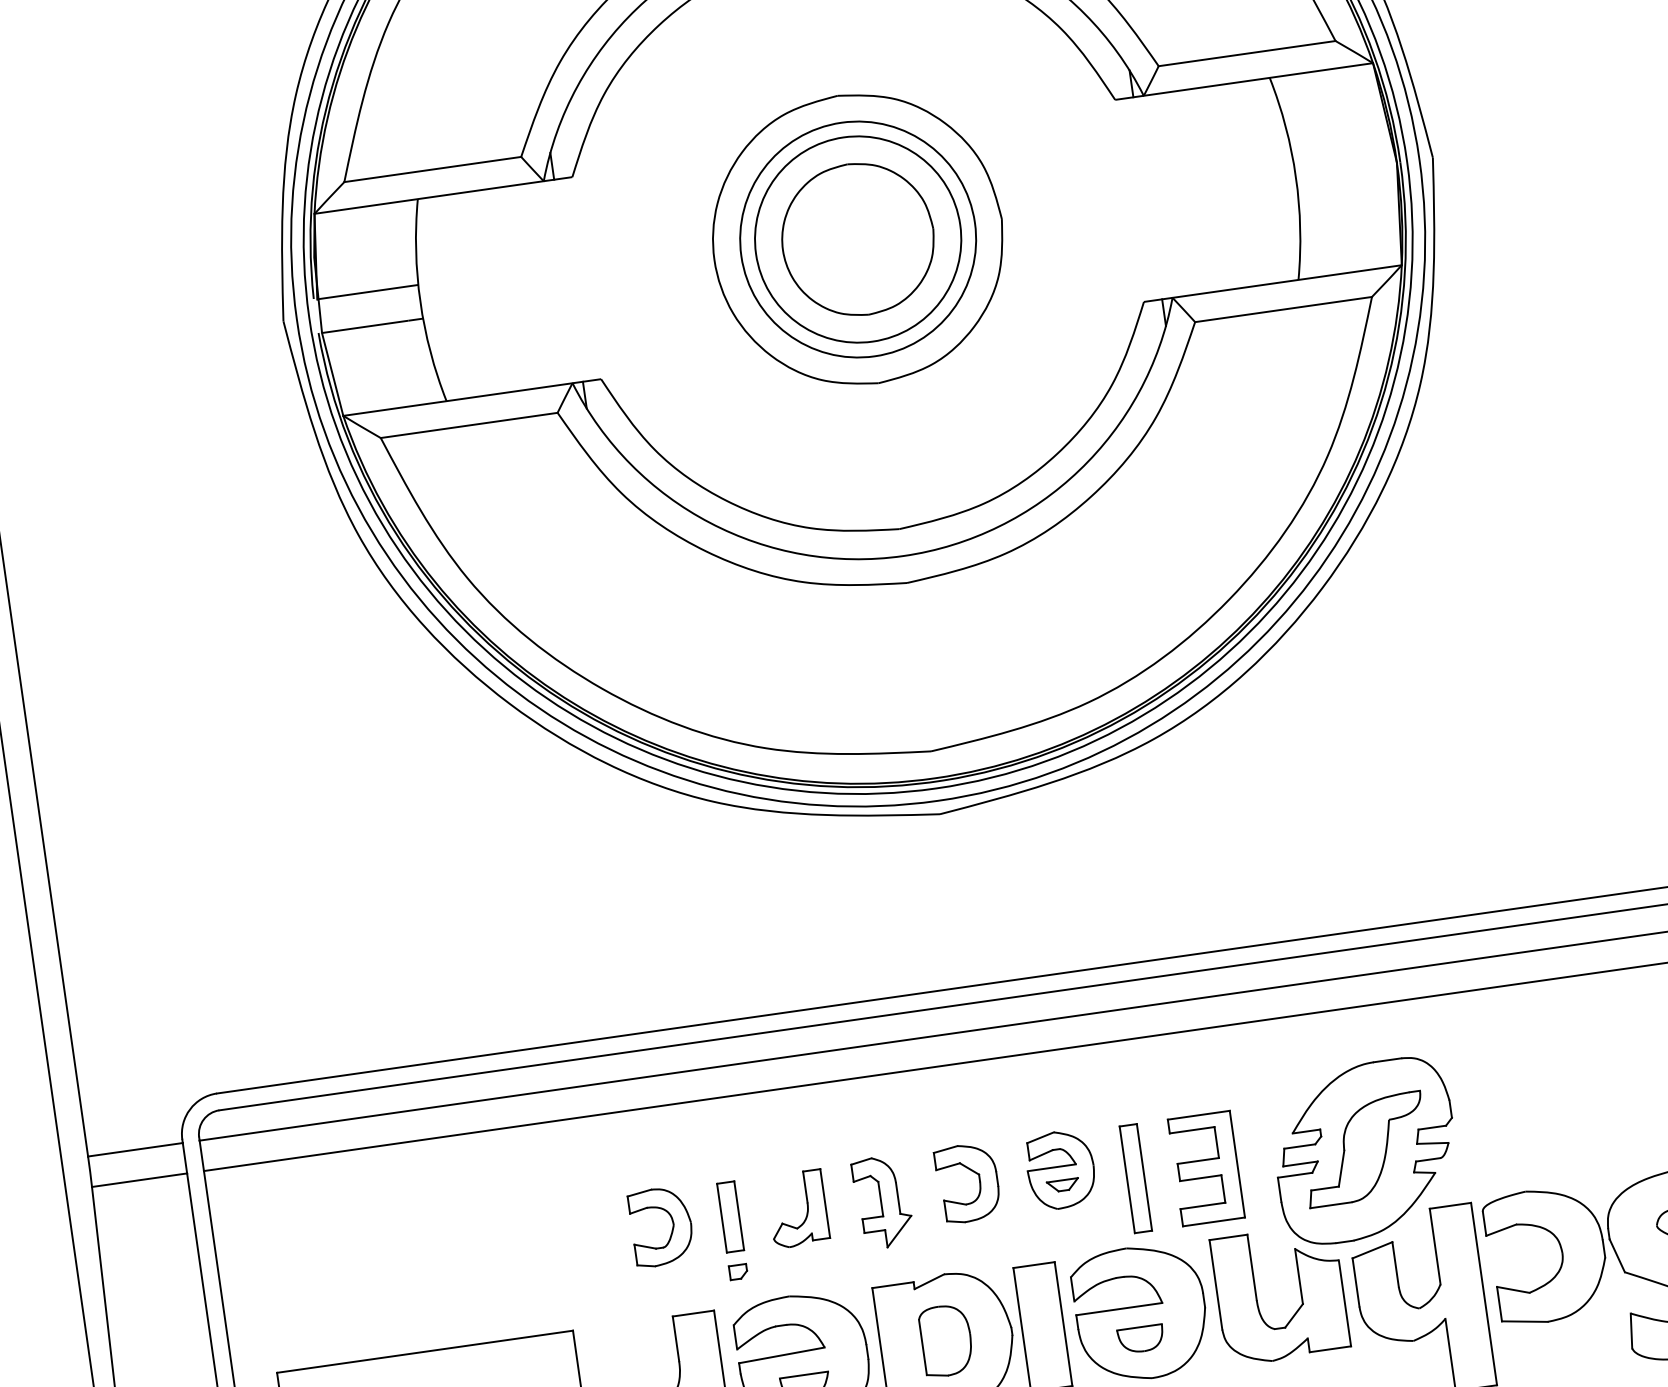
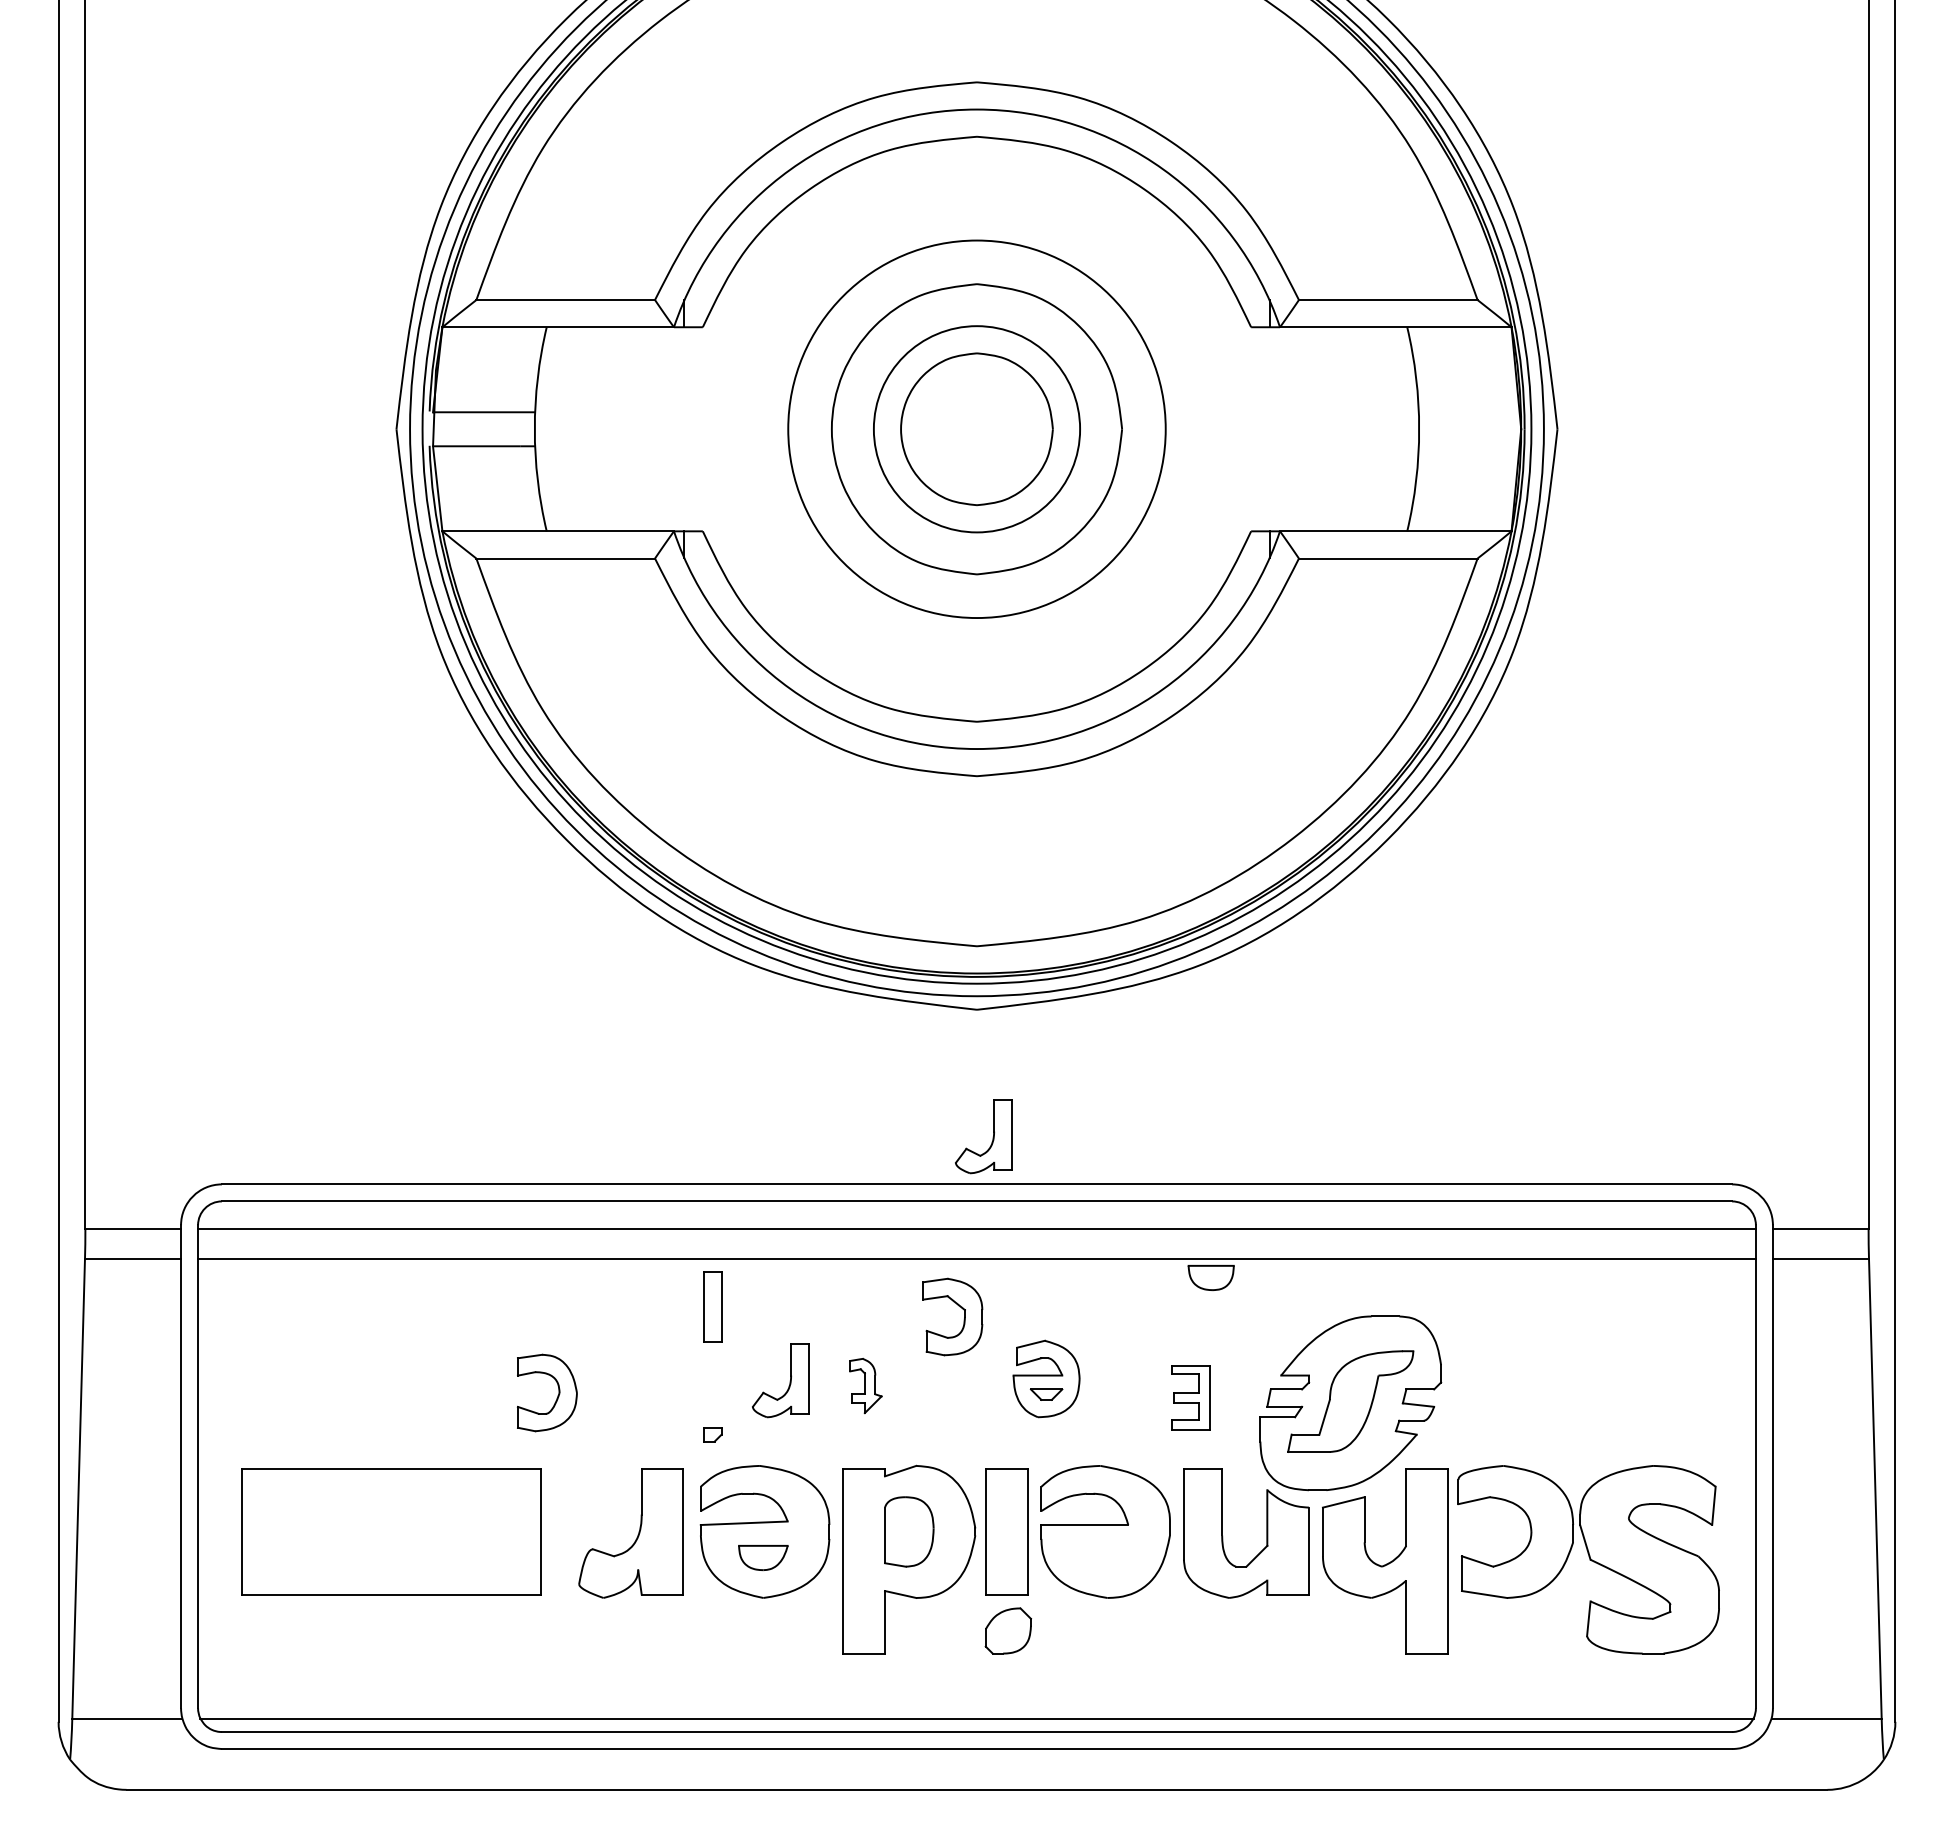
circle: (857, 239) -> (976, 429), size x1.6
part: (973, 938) -> (992, 1137), added
part: (1205, 1168) -> (1190, 1397), size x0.6
part: (1135, 1178) -> (1119, 1397), removed
part: (978, 1184) -> (963, 1319), moved
part: (882, 1201) -> (865, 1385), size x0.6
part: (730, 1216) -> (712, 1306), moved
part: (672, 1227) -> (557, 1395), moved
part: (1140, 1338) -> (1210, 1277), moved

